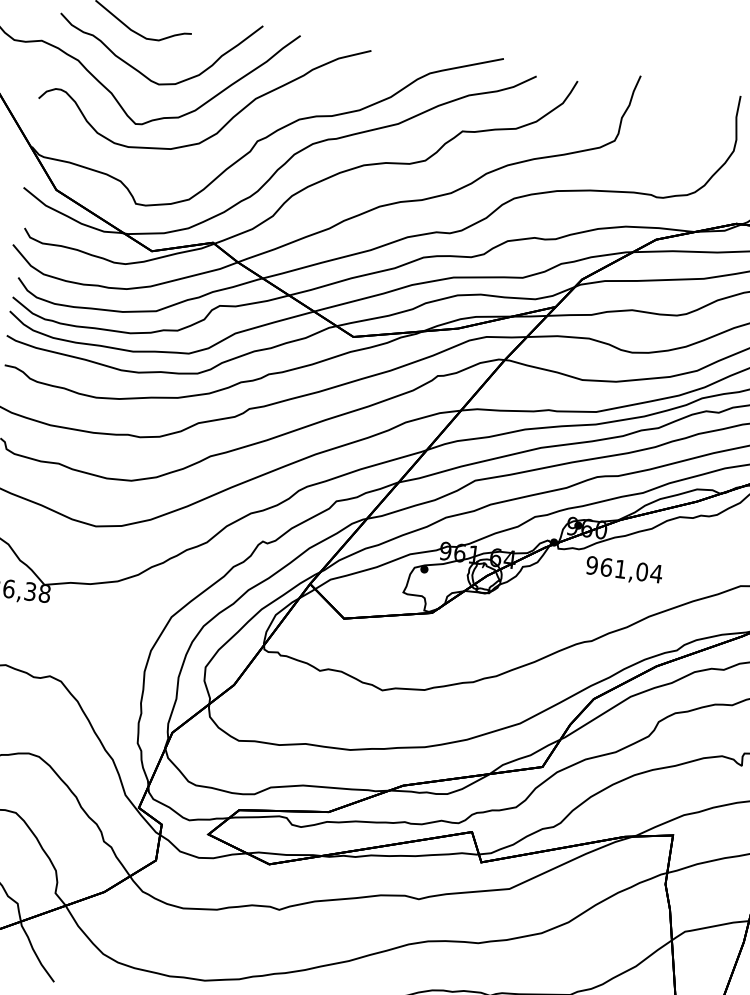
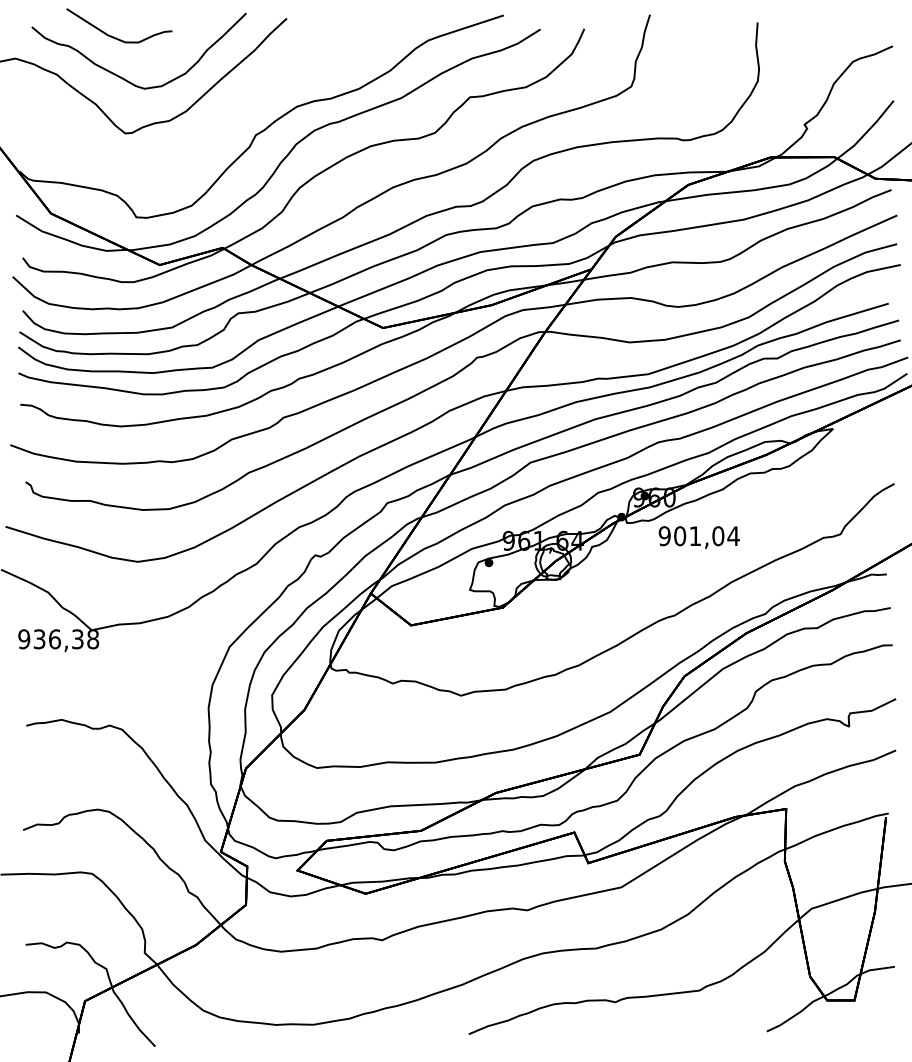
curve: (227, 121) -> (221, 118), removed
text: (606, 566) -> (680, 535), 961,04 -> 901,04

